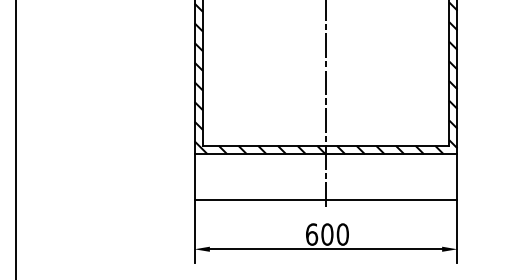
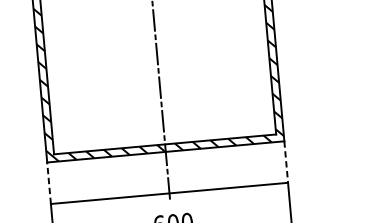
line: (194, 176) -> (48, 182), solid -> dashed
line: (457, 177) -> (286, 162), solid -> dashed

